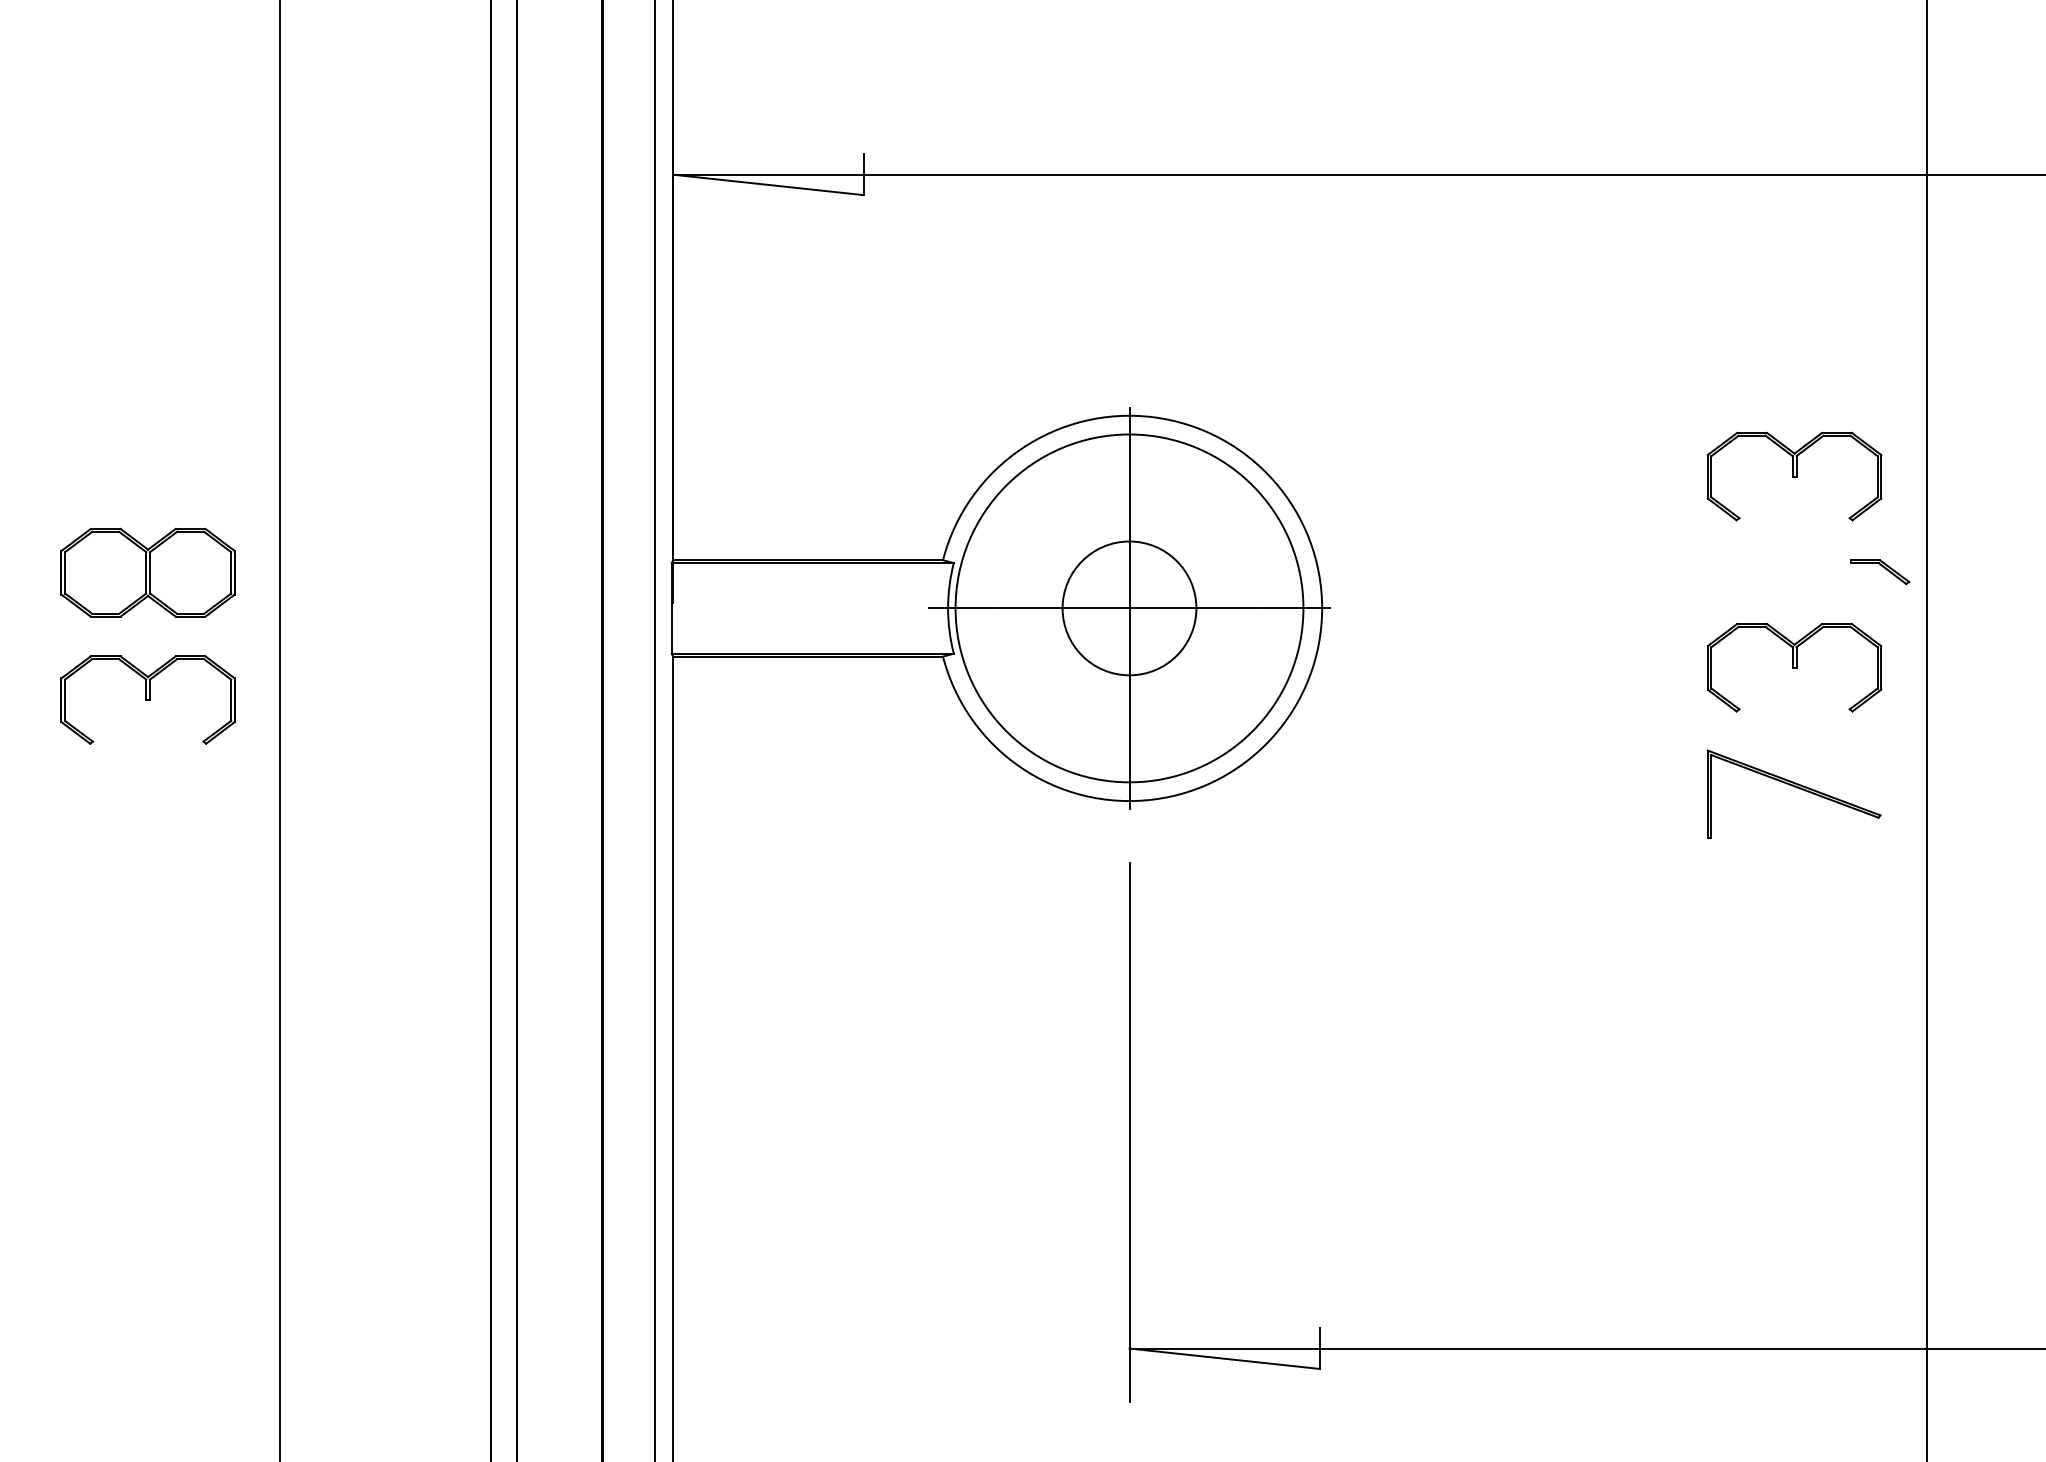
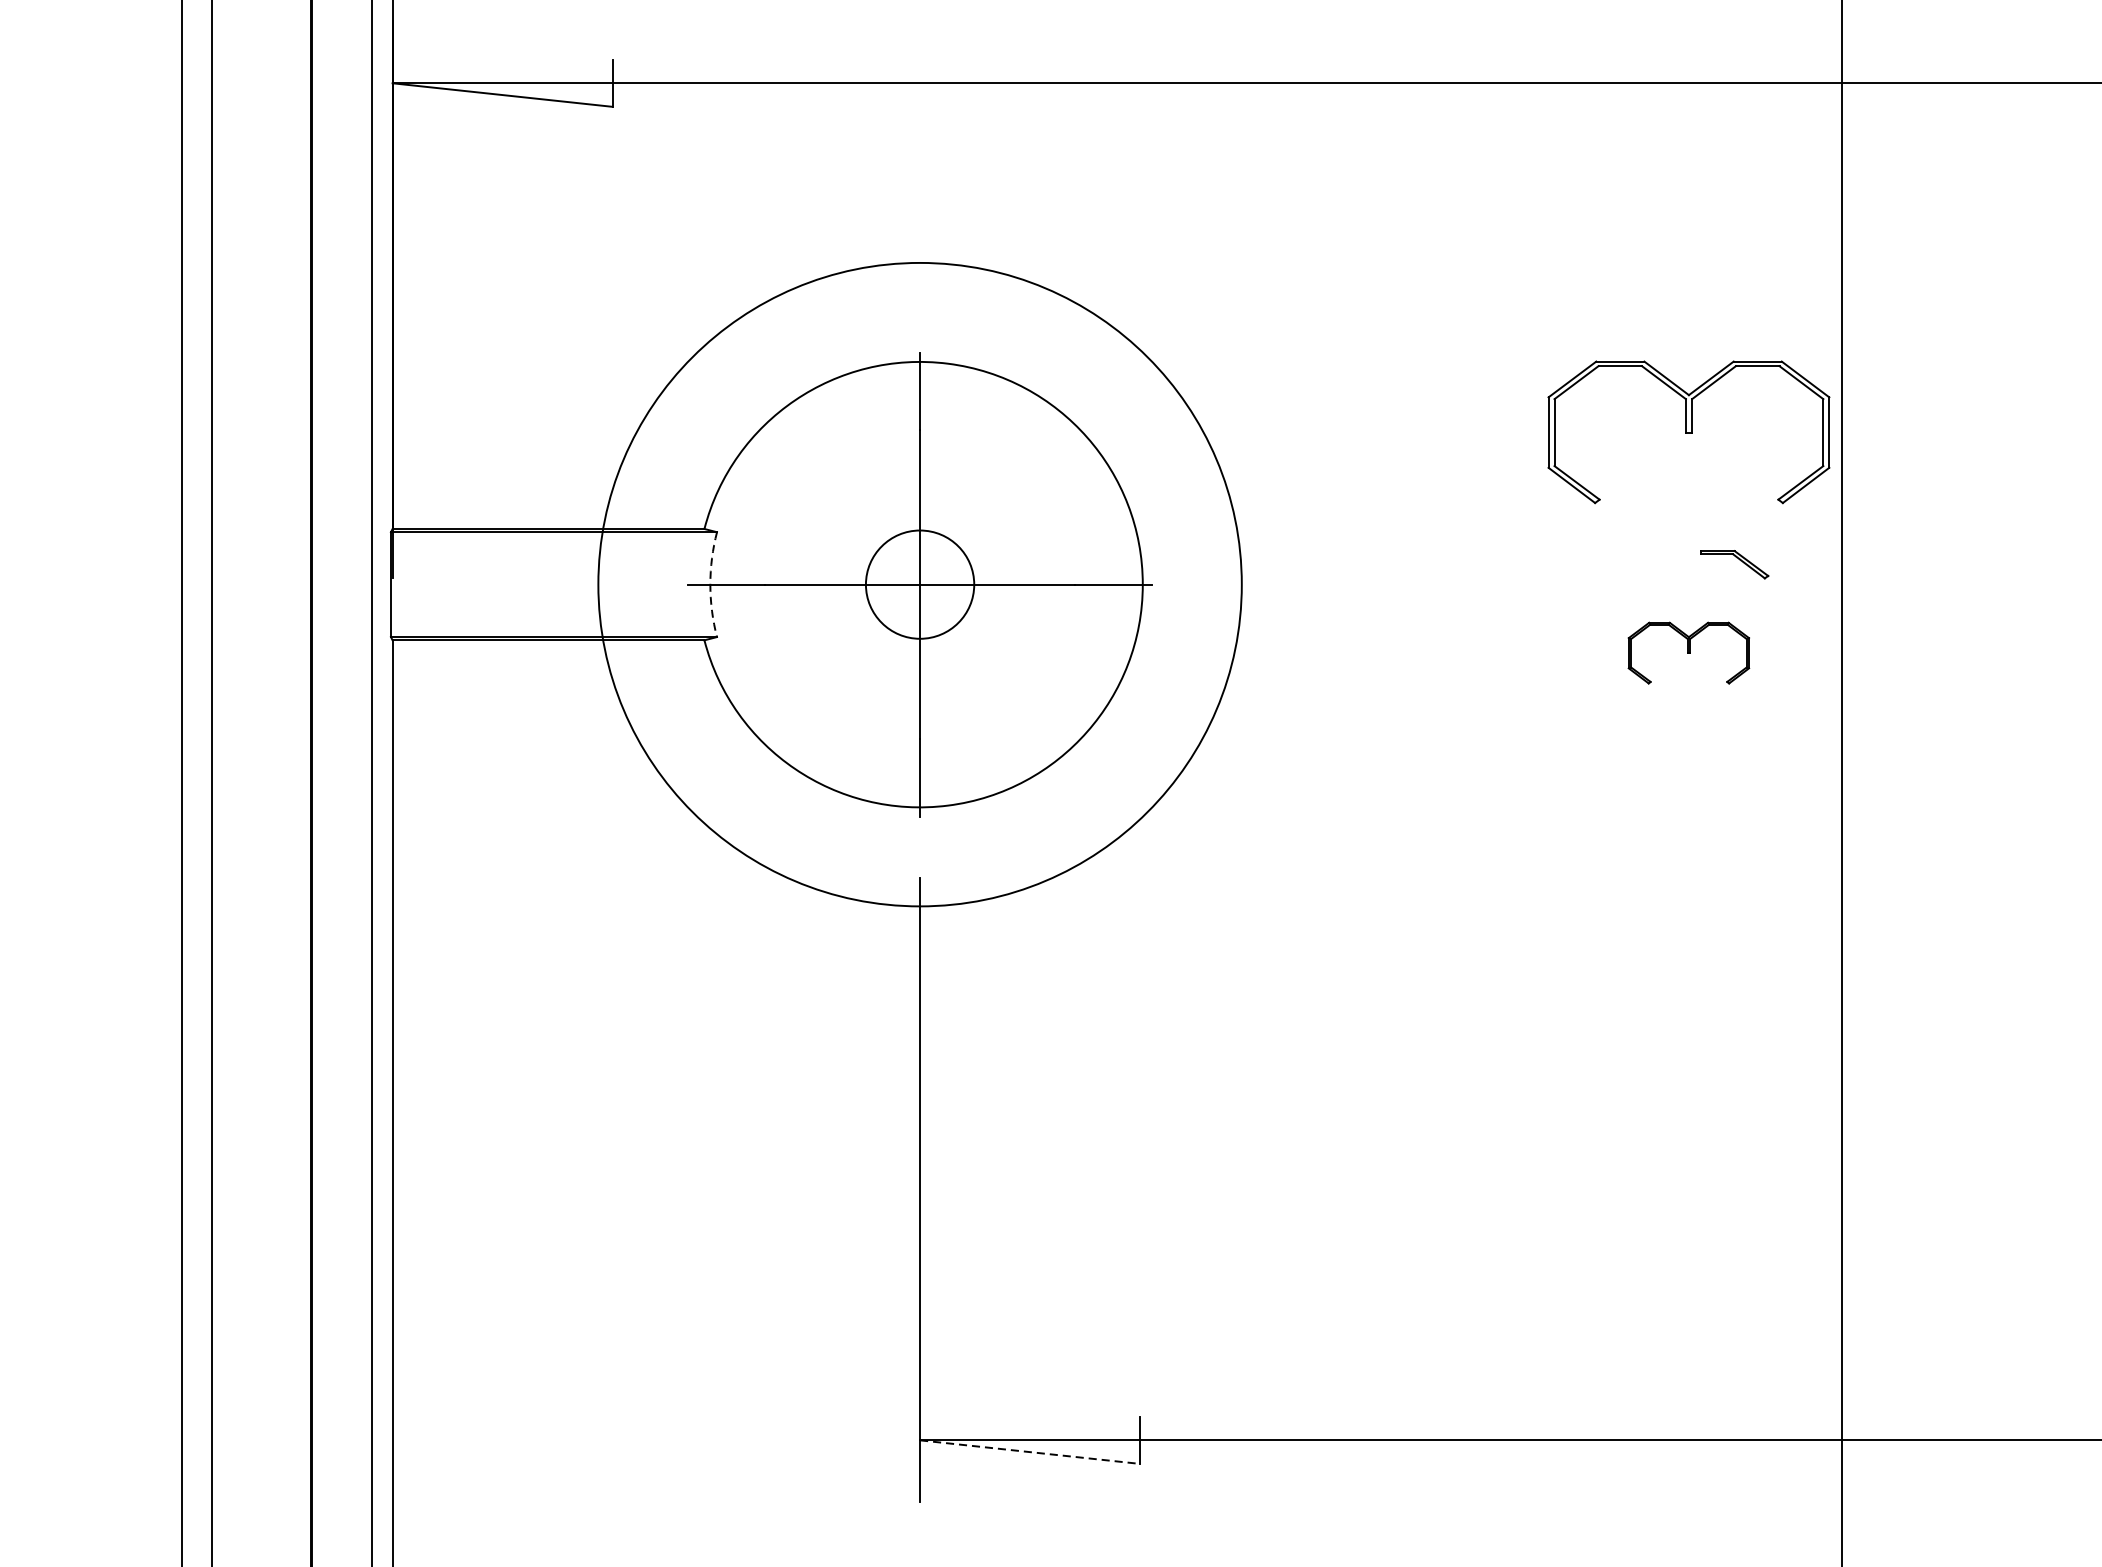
part: (1794, 476) -> (1688, 432), size x1.4
part: (1880, 572) -> (1735, 565), moved
arc: (948, 608) -> (710, 584), solid -> dashed
circle: (1129, 608) -> (920, 584), size x0.7
circle: (1129, 608) -> (920, 584), size x1.6
part: (1794, 667) -> (1688, 652), size x0.6
part: (1794, 787) -> (1688, 791), removed
line: (1224, 1358) -> (1029, 1451), solid -> dashed

